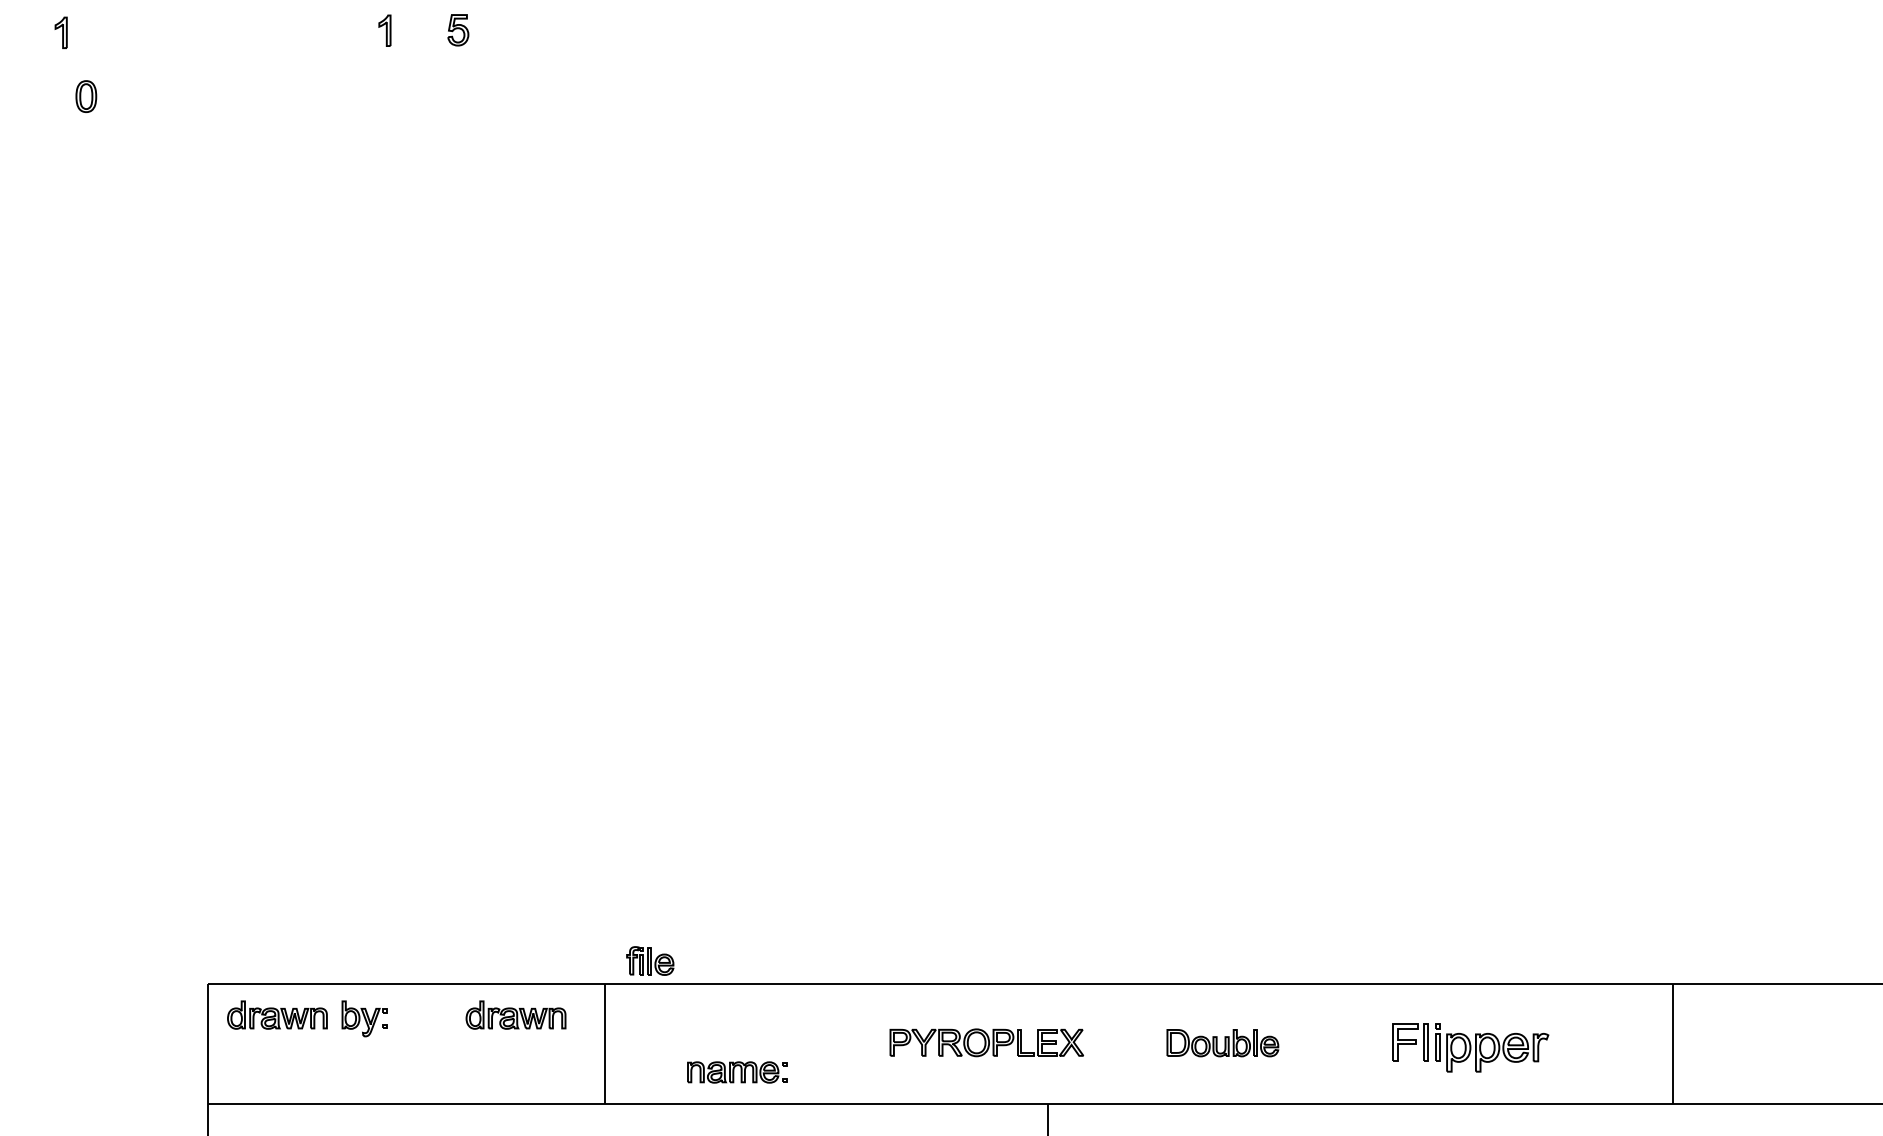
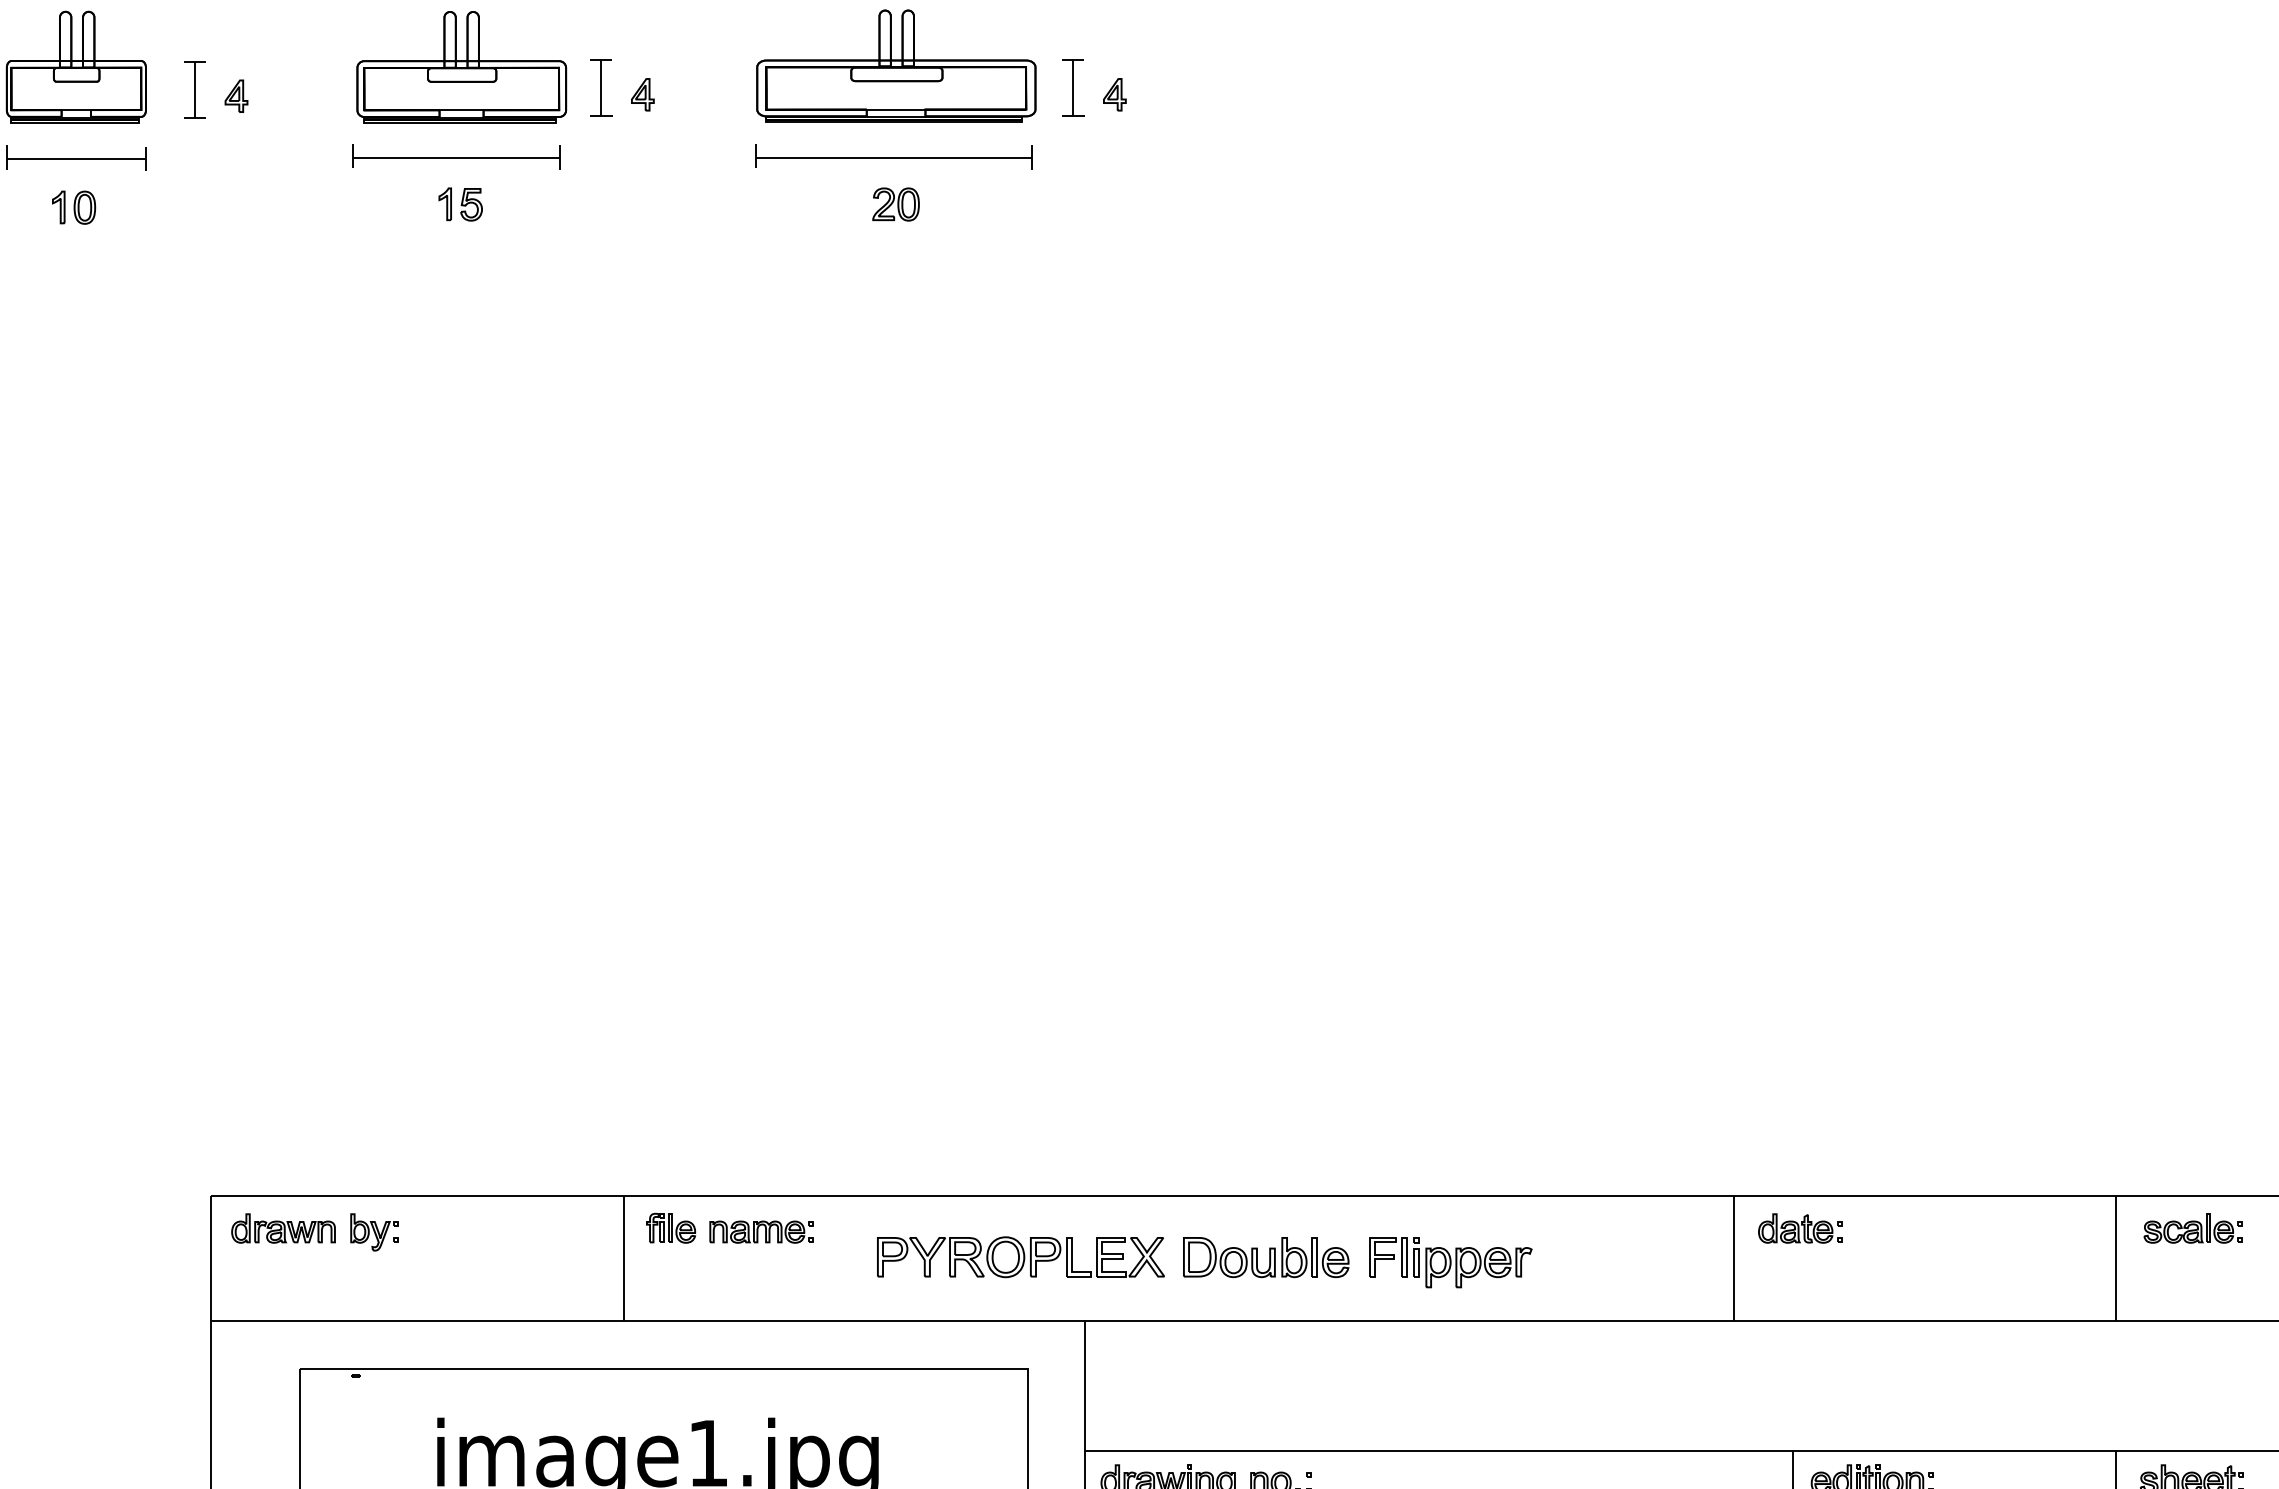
part: (384, 30) -> (444, 204), moved
part: (866, 30) -> (895, 204), added
part: (85, 96) -> (84, 207), moved
part: (650, 960) -> (671, 1227), moved
part: (515, 1015) -> (531, 1228), removed
part: (1736, 1015) -> (1800, 1228), added
part: (986, 1042) -> (1020, 1257), size x1.43
part: (1223, 1042) -> (1266, 1257), size x1.43
part: (1470, 1047) -> (1450, 1262), moved
part: (737, 1071) -> (761, 1231), moved

